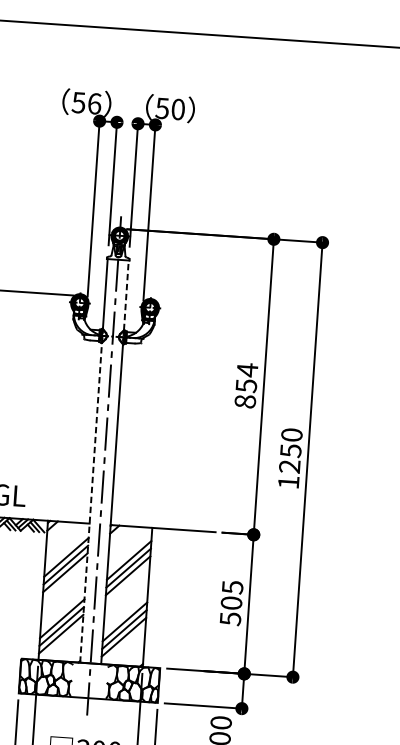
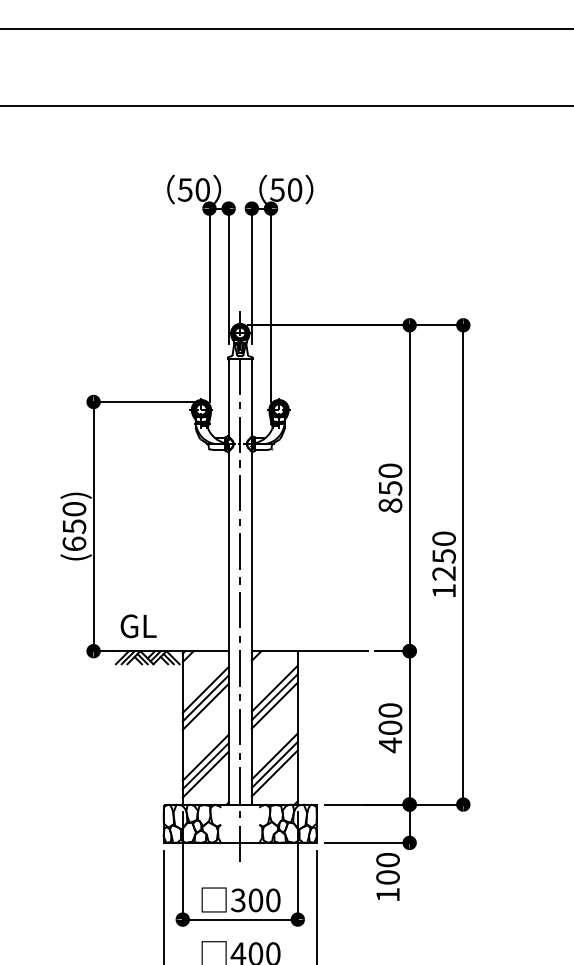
text: (94, 103) -> (202, 189), 56 -> 50
line: (126, 295) -> (251, 397), dashed -> solid
text: (247, 369) -> (390, 470), 854 -> 850
line: (90, 502) -> (228, 627), dashed -> solid
text: (231, 603) -> (390, 728), 505 -> 400

